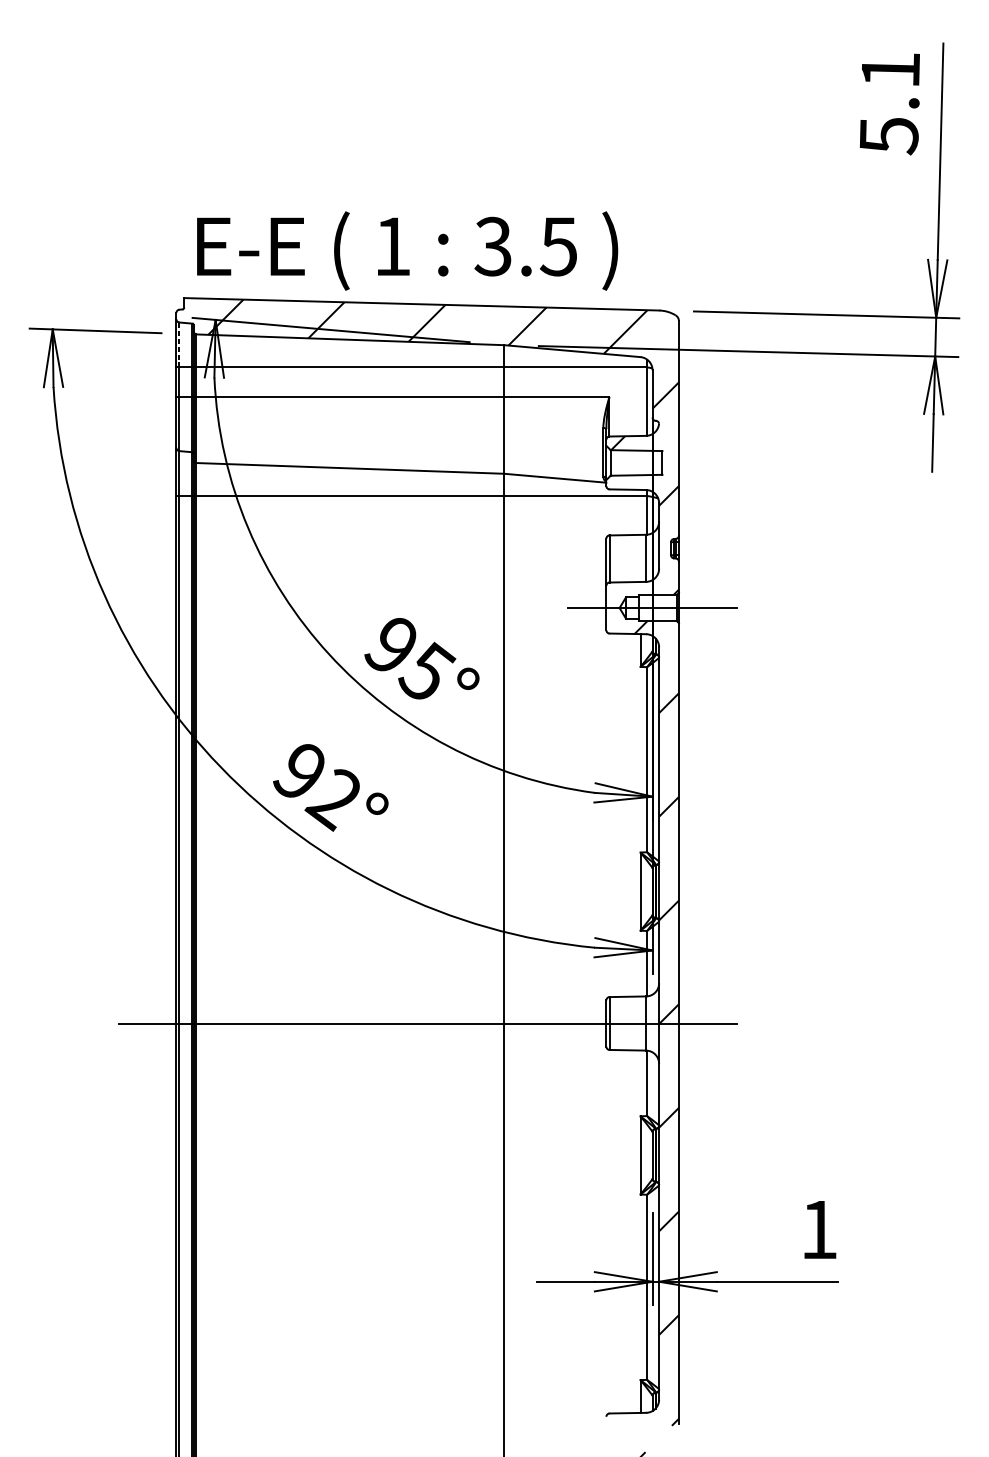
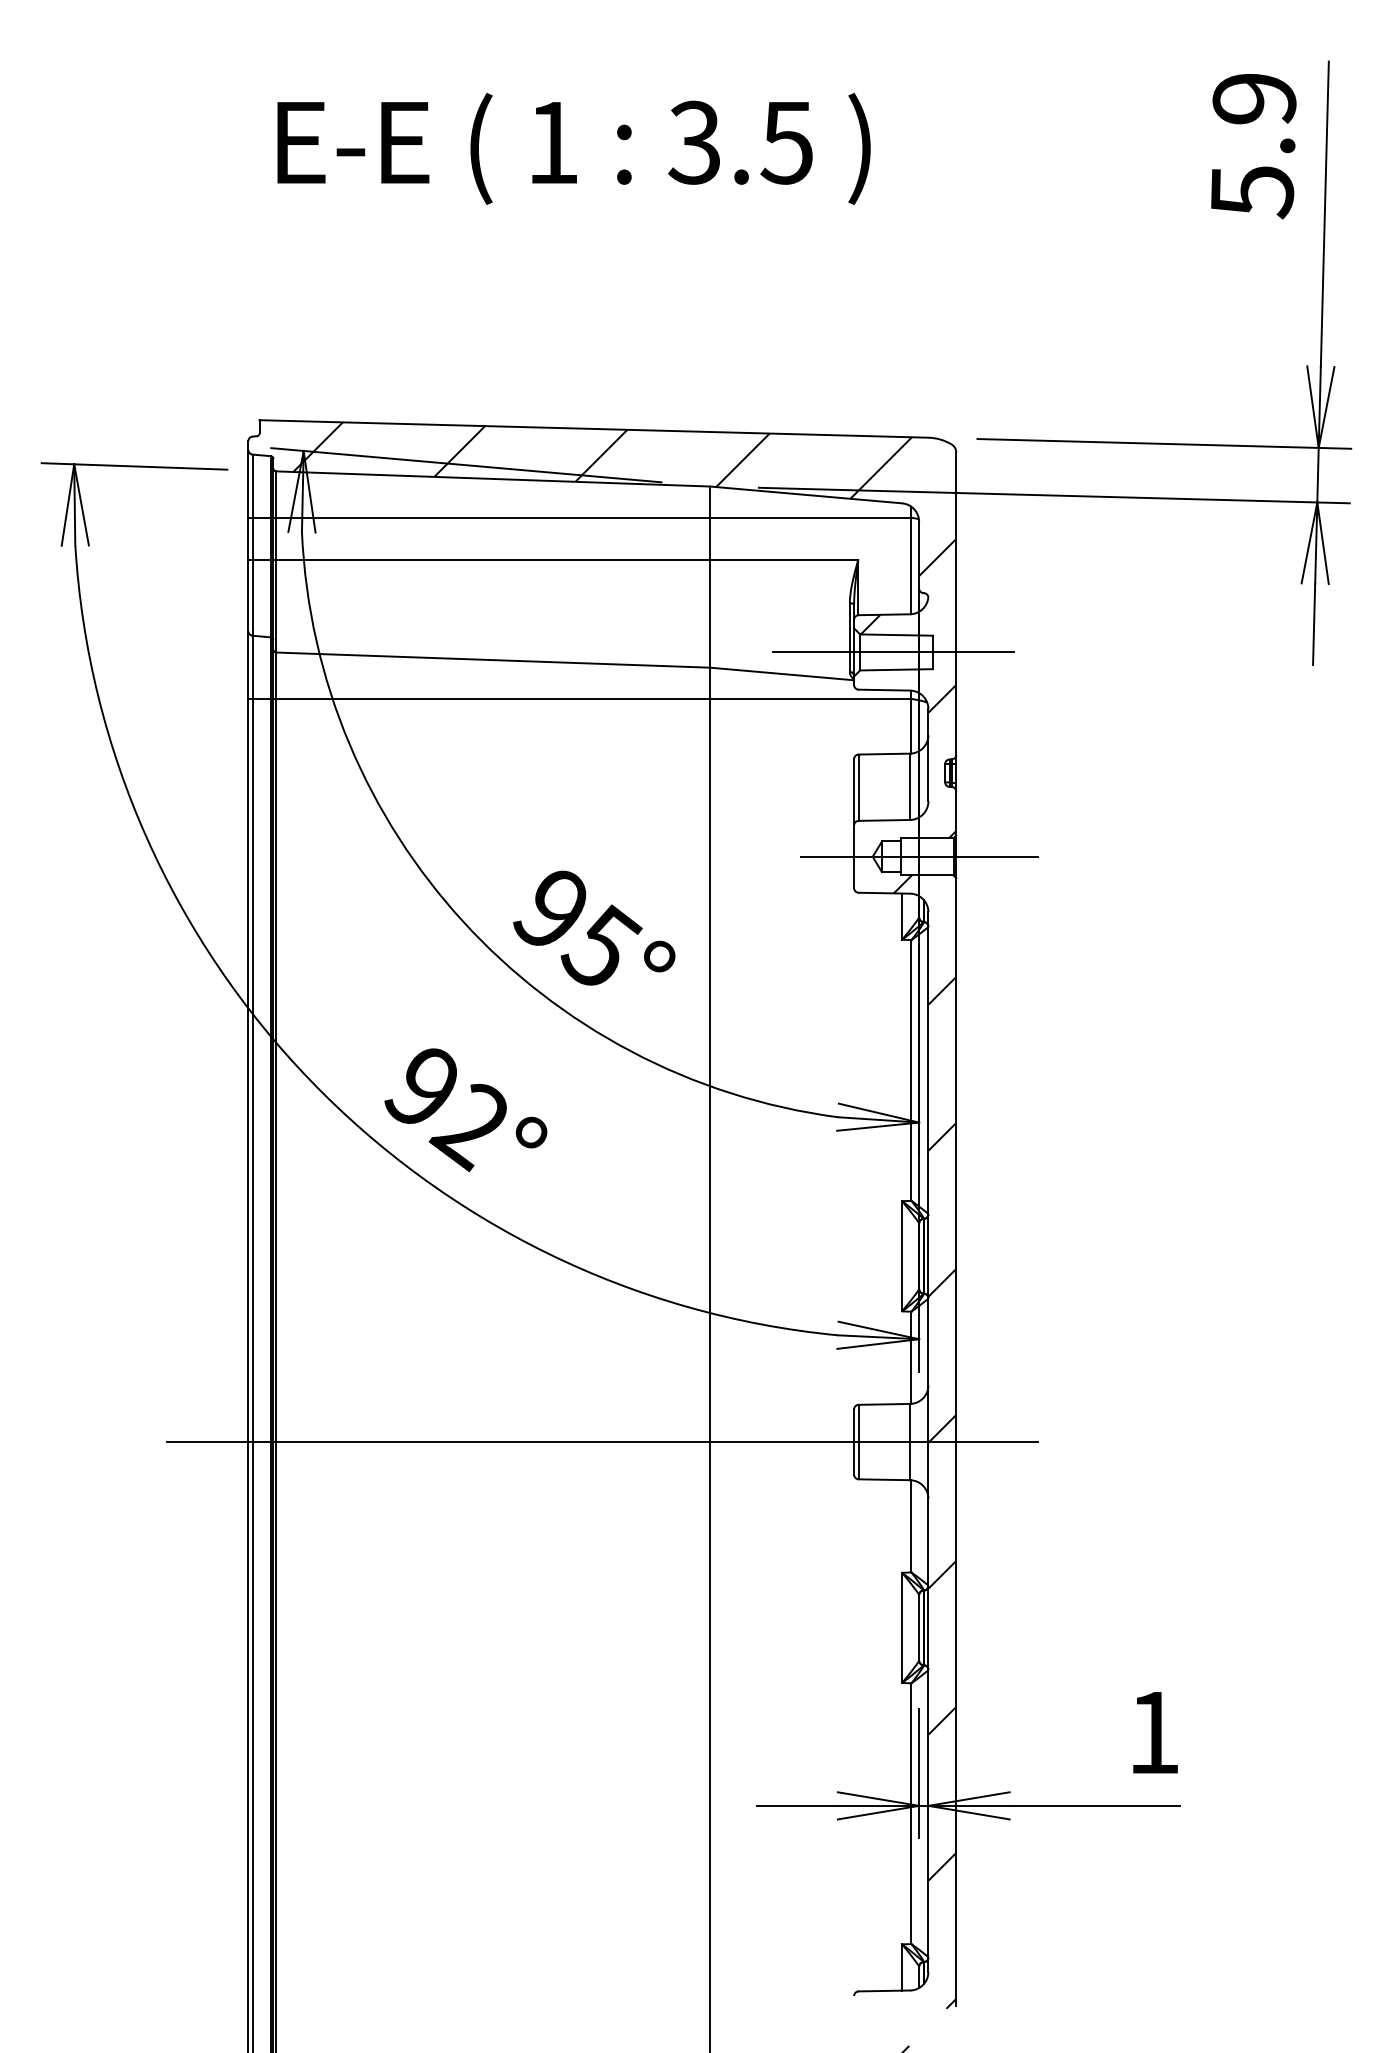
text: (890, 70) -> (1254, 99), 5.1 -> 5.9
text: (407, 250) -> (573, 148), moved
line: (179, 345) -> (252, 486), dashed -> solid
line: (634, 462) -> (893, 652), added

